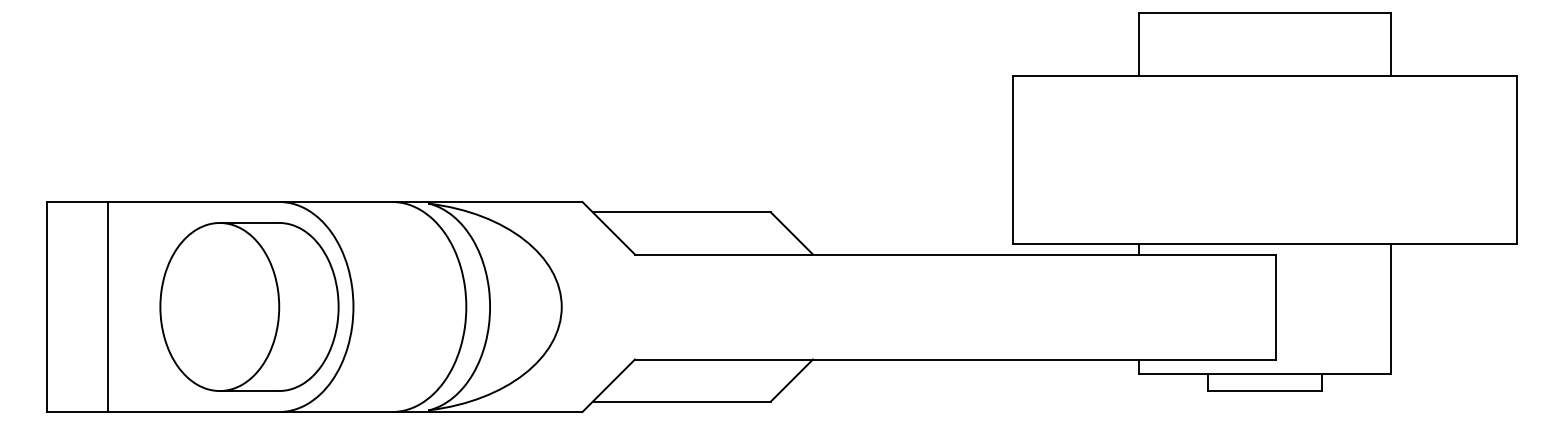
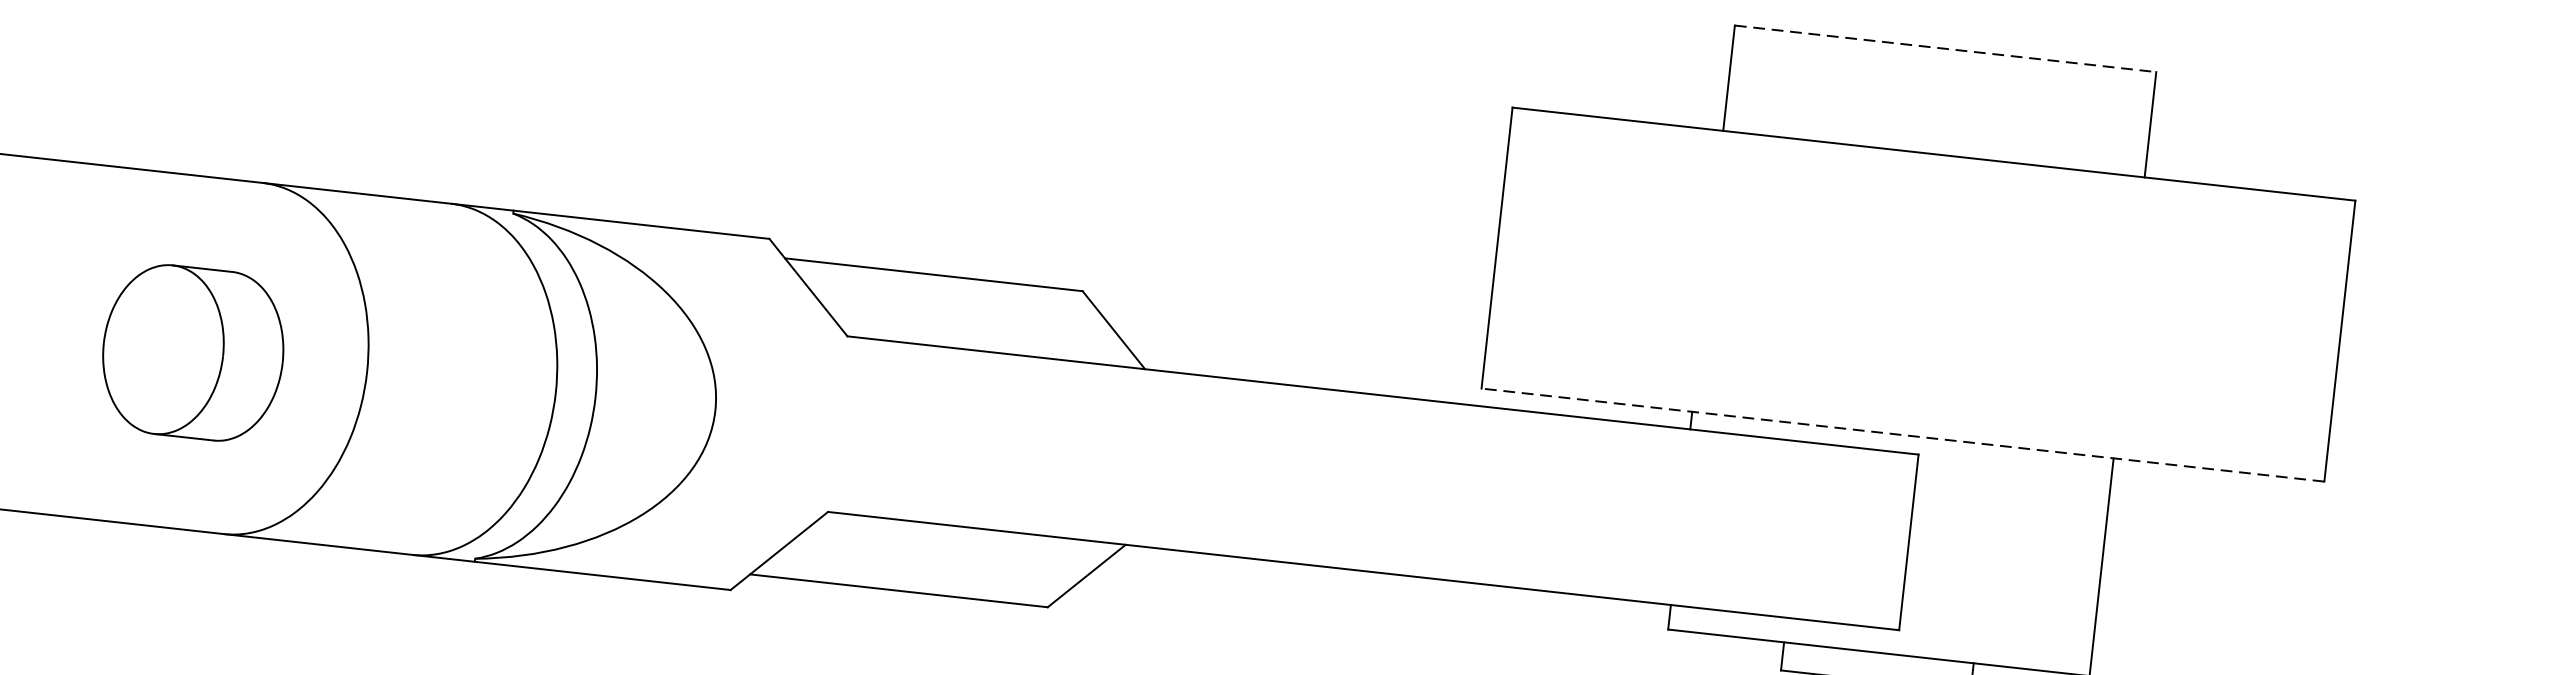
line: (1265, 12) -> (1946, 48), solid -> dashed
line: (1264, 244) -> (1901, 435), solid -> dashed
part: (249, 306) -> (193, 352), size x0.6

